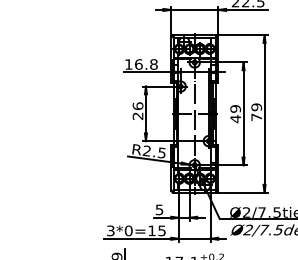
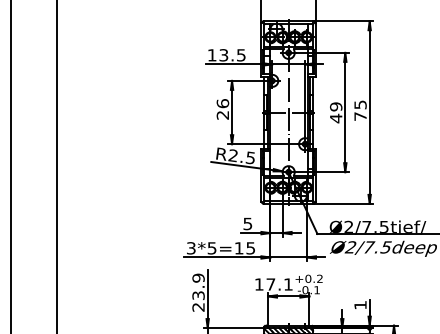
text: (146, 64) -> (232, 55), 16.8 -> 13.5
text: (256, 106) -> (360, 104), 79 -> 75
text: (128, 231) -> (211, 248), 3*0=15 -> 3*5=15

